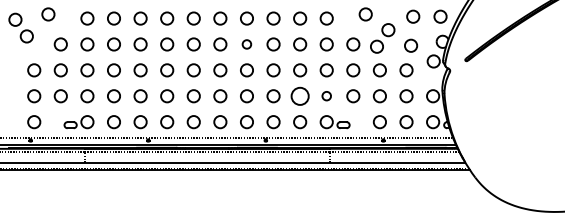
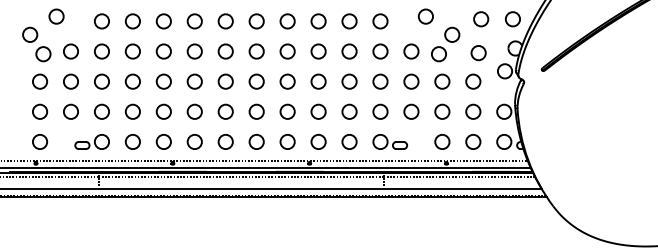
part: (20, 28) -> (36, 44), moved
circle: (246, 44) -> (287, 51), size x1.43
circle: (300, 95) -> (349, 111), size x0.71
circle: (326, 95) -> (380, 111), size x1.43

